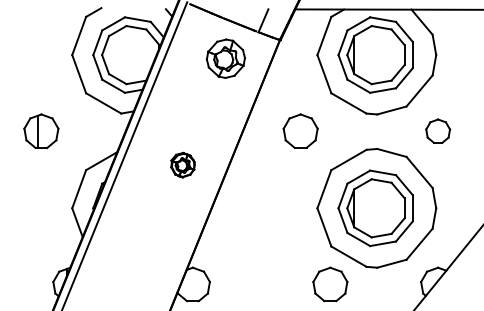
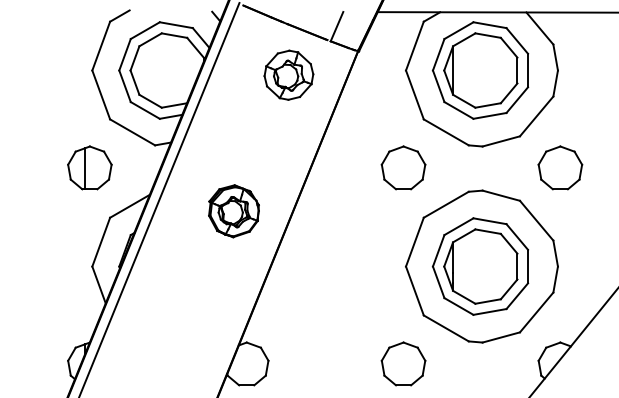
part: (41, 130) -> (89, 167), moved
part: (300, 130) -> (403, 167), moved
part: (438, 130) -> (560, 167), size x1.43
part: (182, 165) -> (233, 211), size x1.67
part: (330, 284) -> (403, 363), moved

